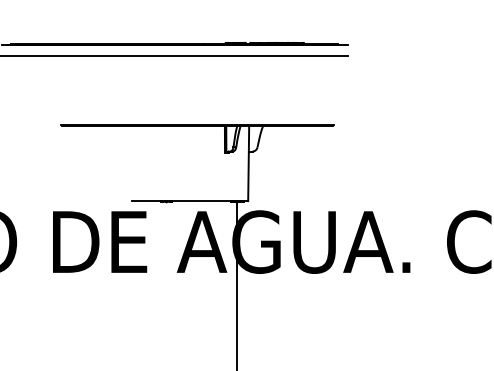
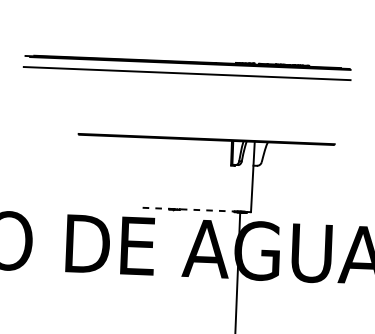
line: (189, 201) -> (195, 210), solid -> dashed

